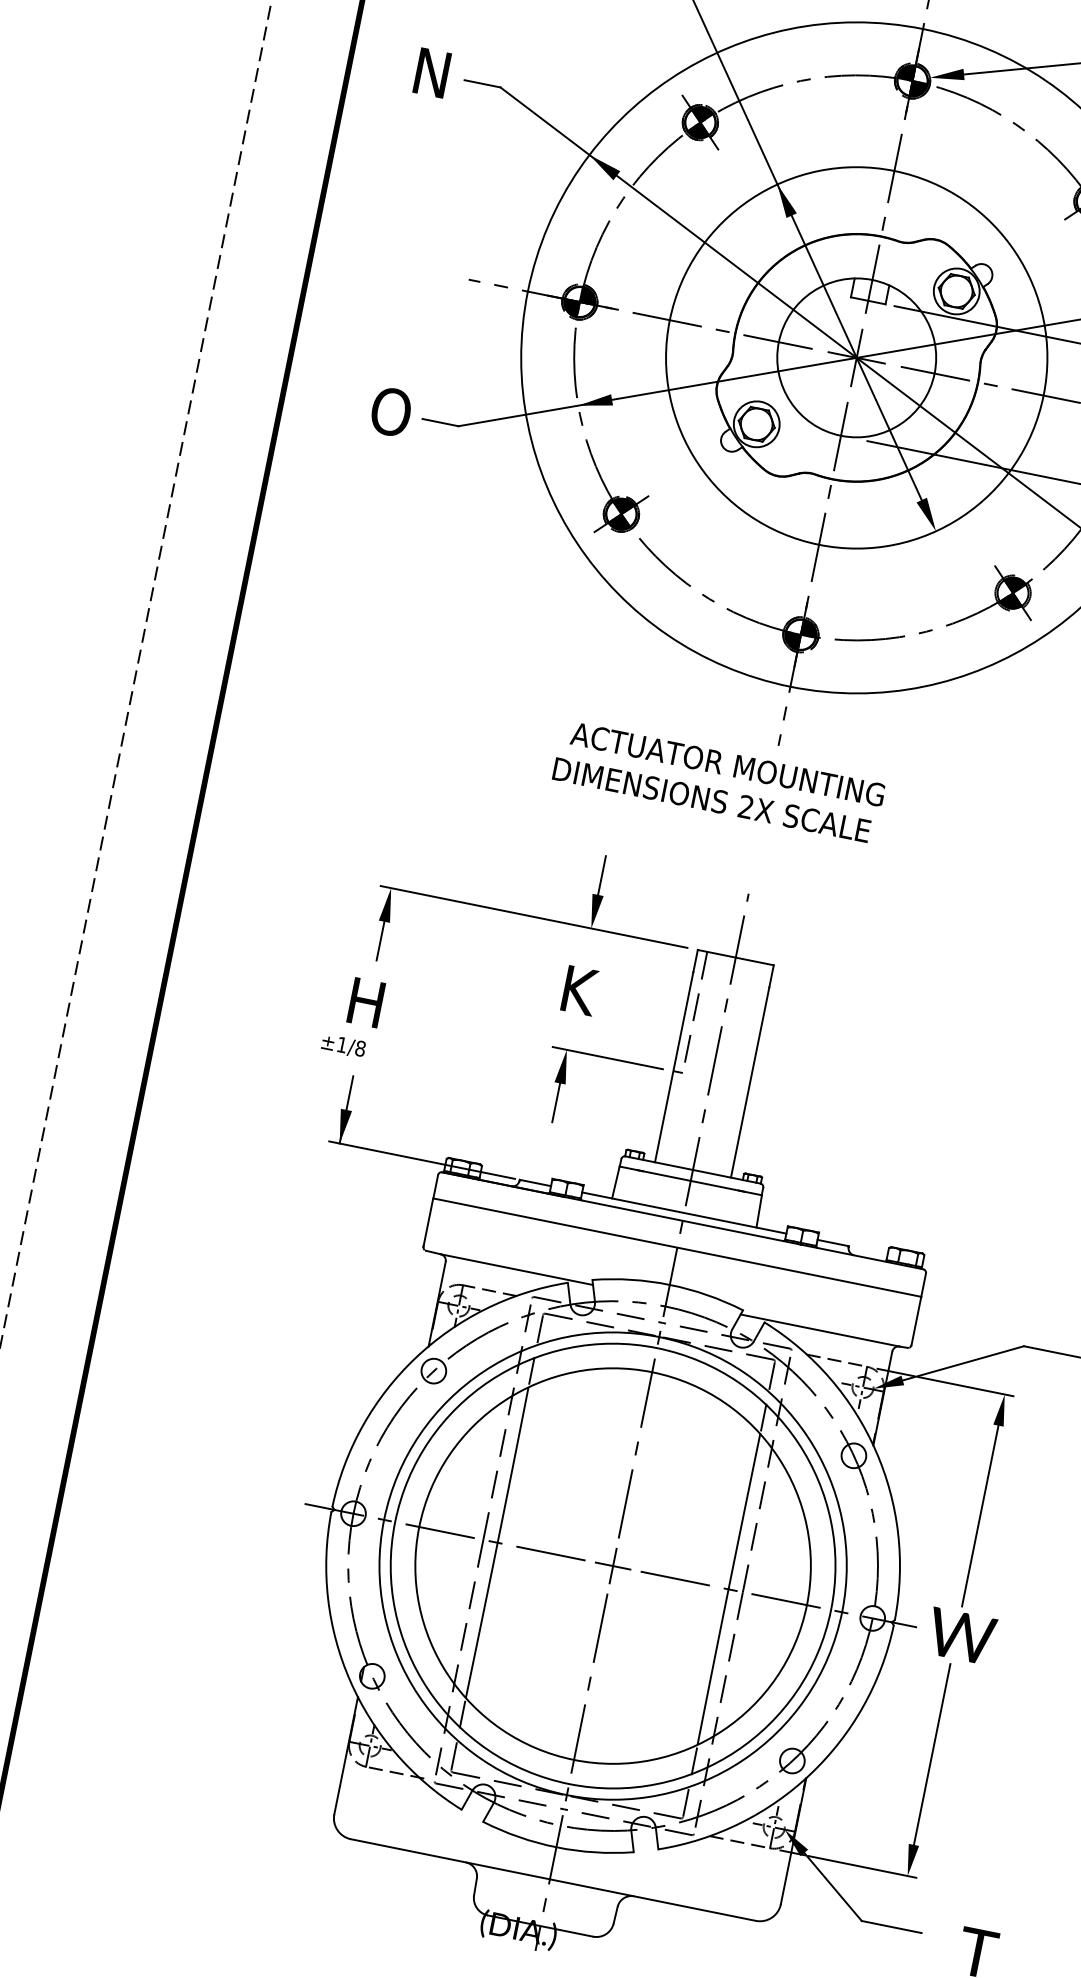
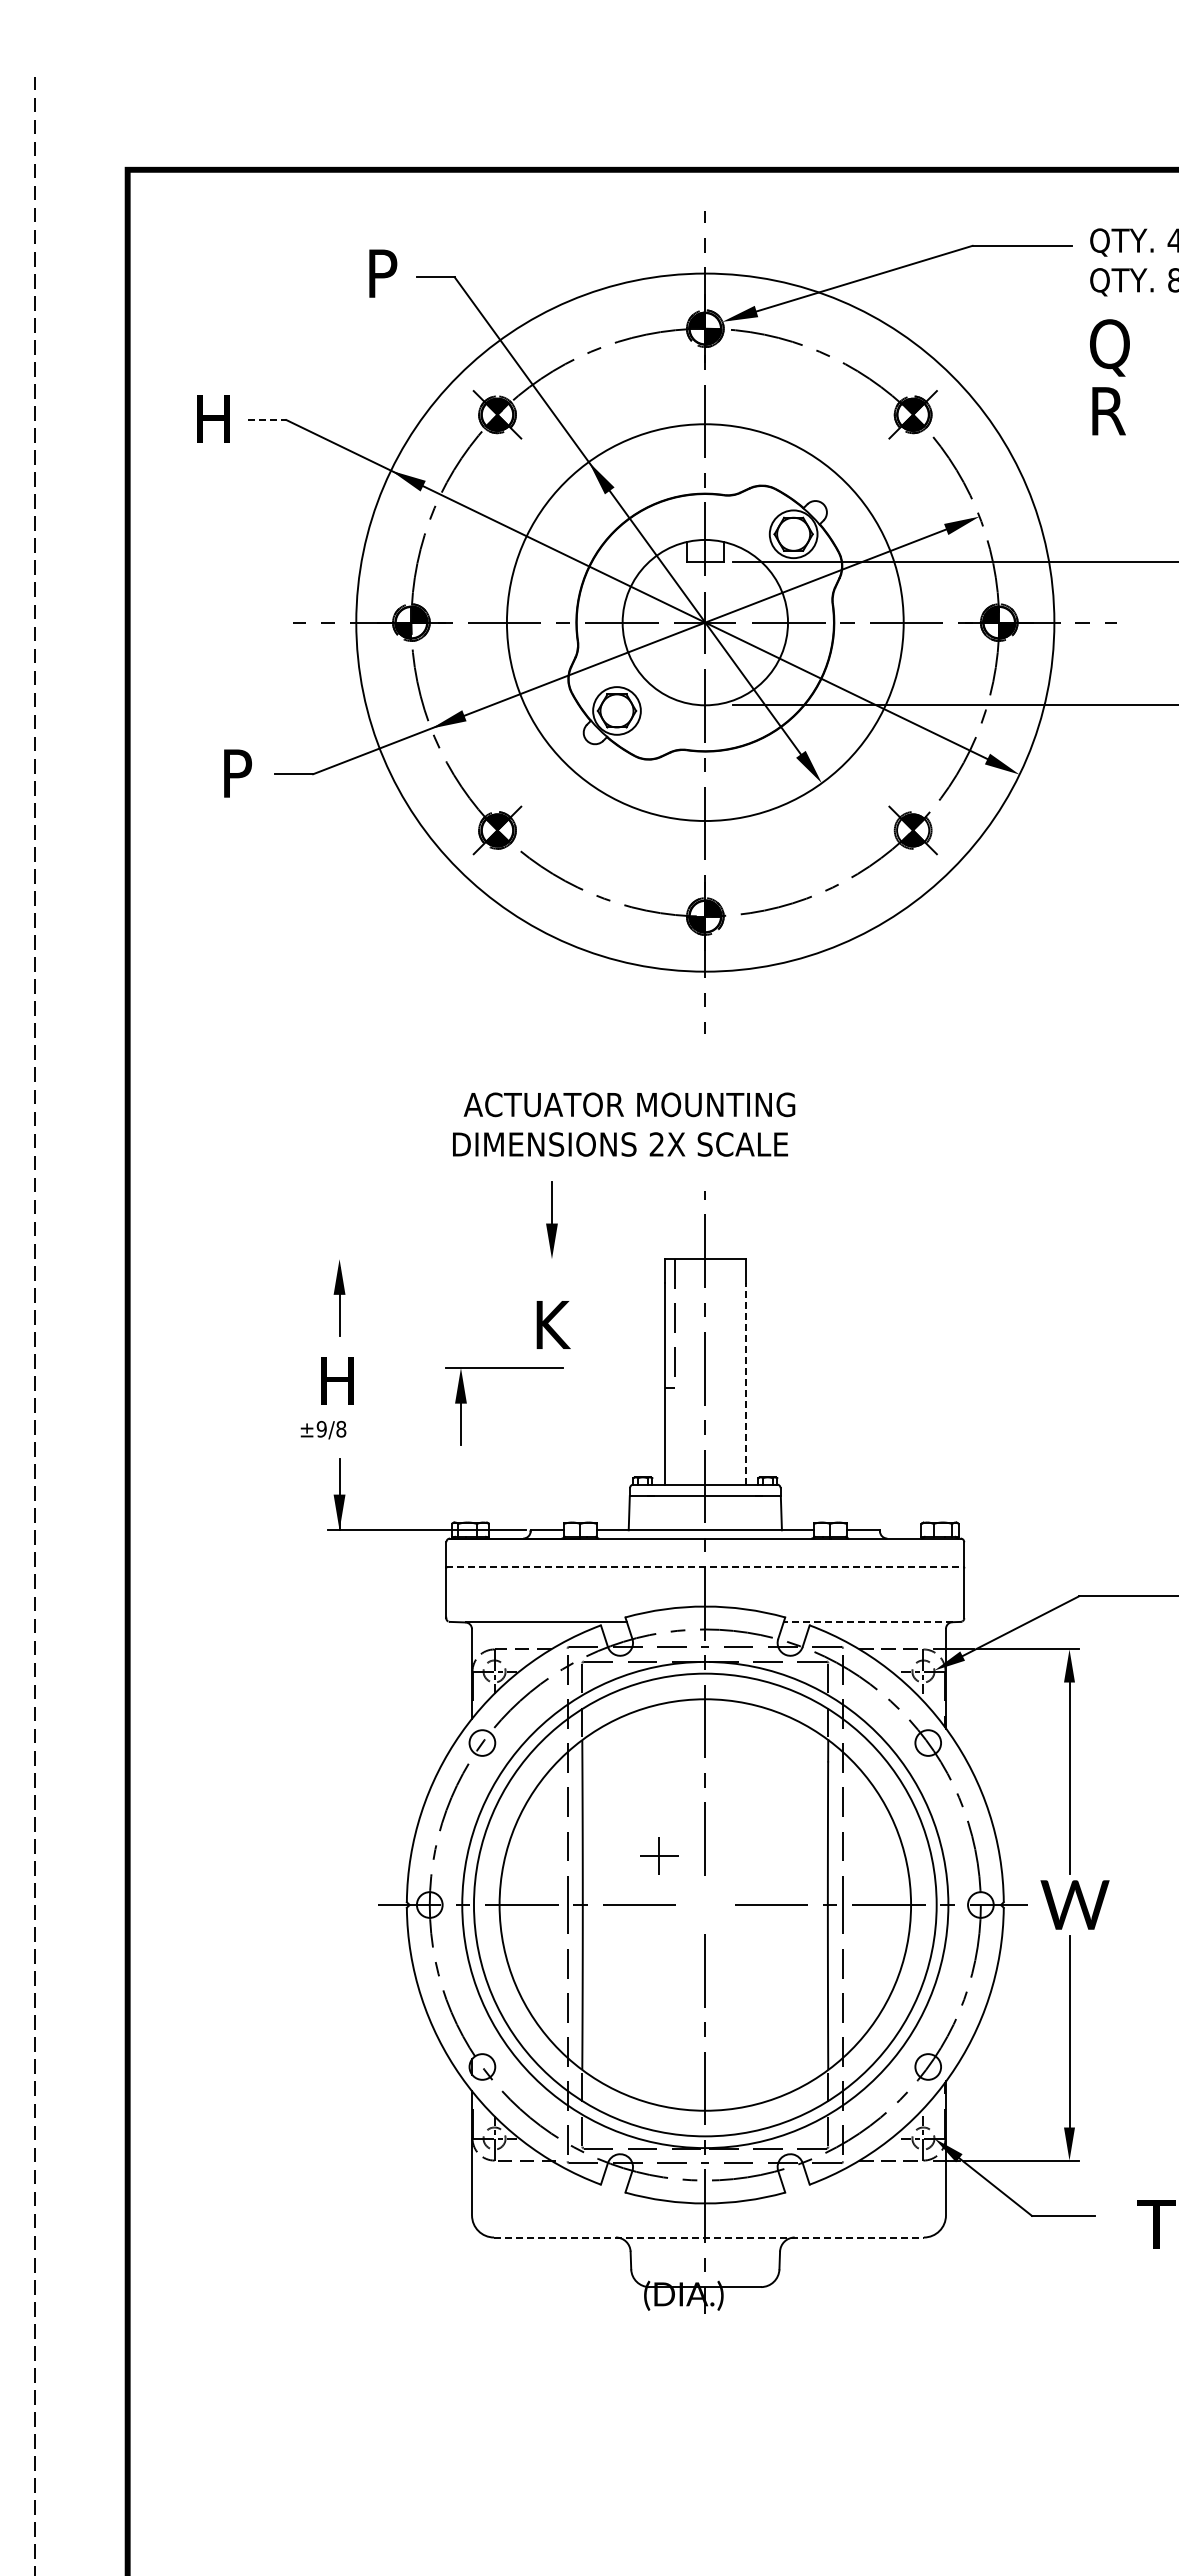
text: (431, 73) -> (213, 419), N -> H
line: (482, 84) -> (267, 420), solid -> dashed
text: (391, 411) -> (241, 773), O -> P
text: (719, 782) -> (624, 1124), moved
line: (533, 917) -> (490, 1259), removed
text: (342, 1044) -> (321, 1428), ±1/8 -> ±9/8
part: (607, 1058) -> (504, 1368), moved
line: (750, 1082) -> (745, 1383), solid -> dashed
line: (677, 1248) -> (705, 1567), solid -> dashed
line: (819, 1330) -> (867, 1622), solid -> dashed
part: (613, 1565) -> (659, 1855), moved
line: (553, 1880) -> (709, 2237), solid -> dashed

